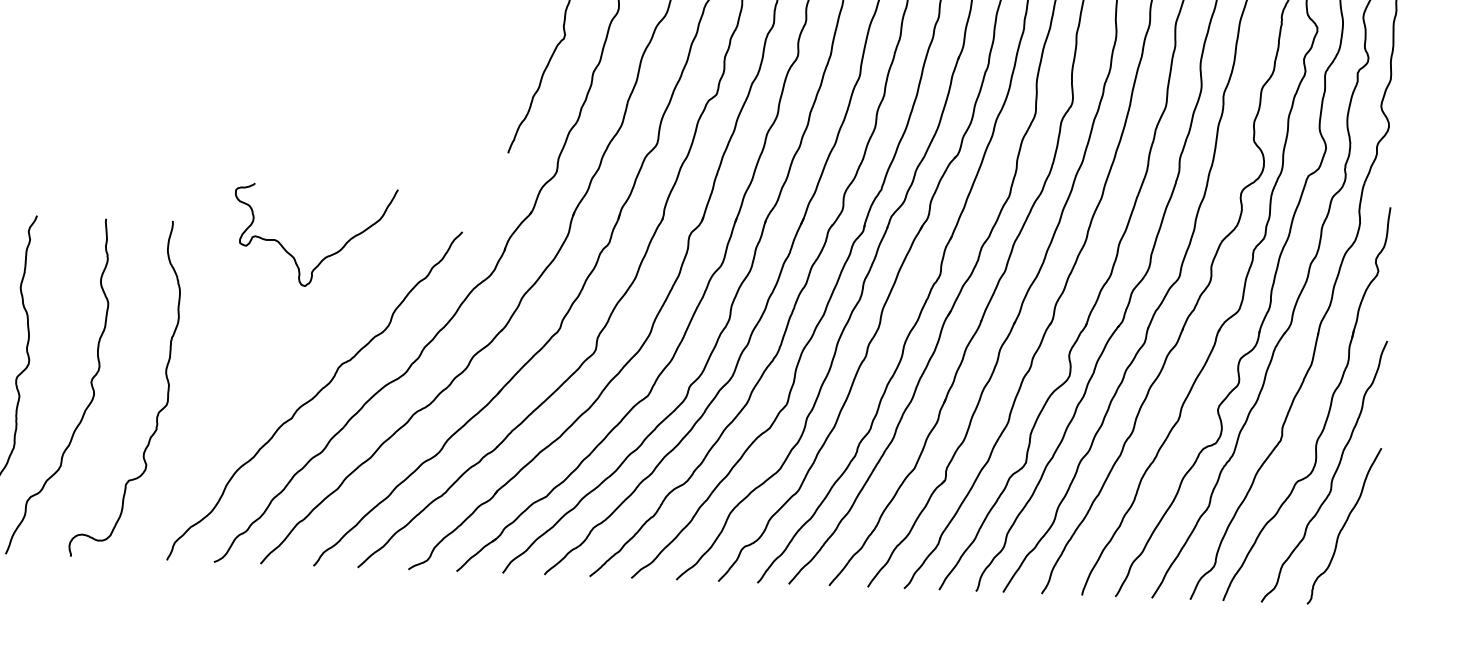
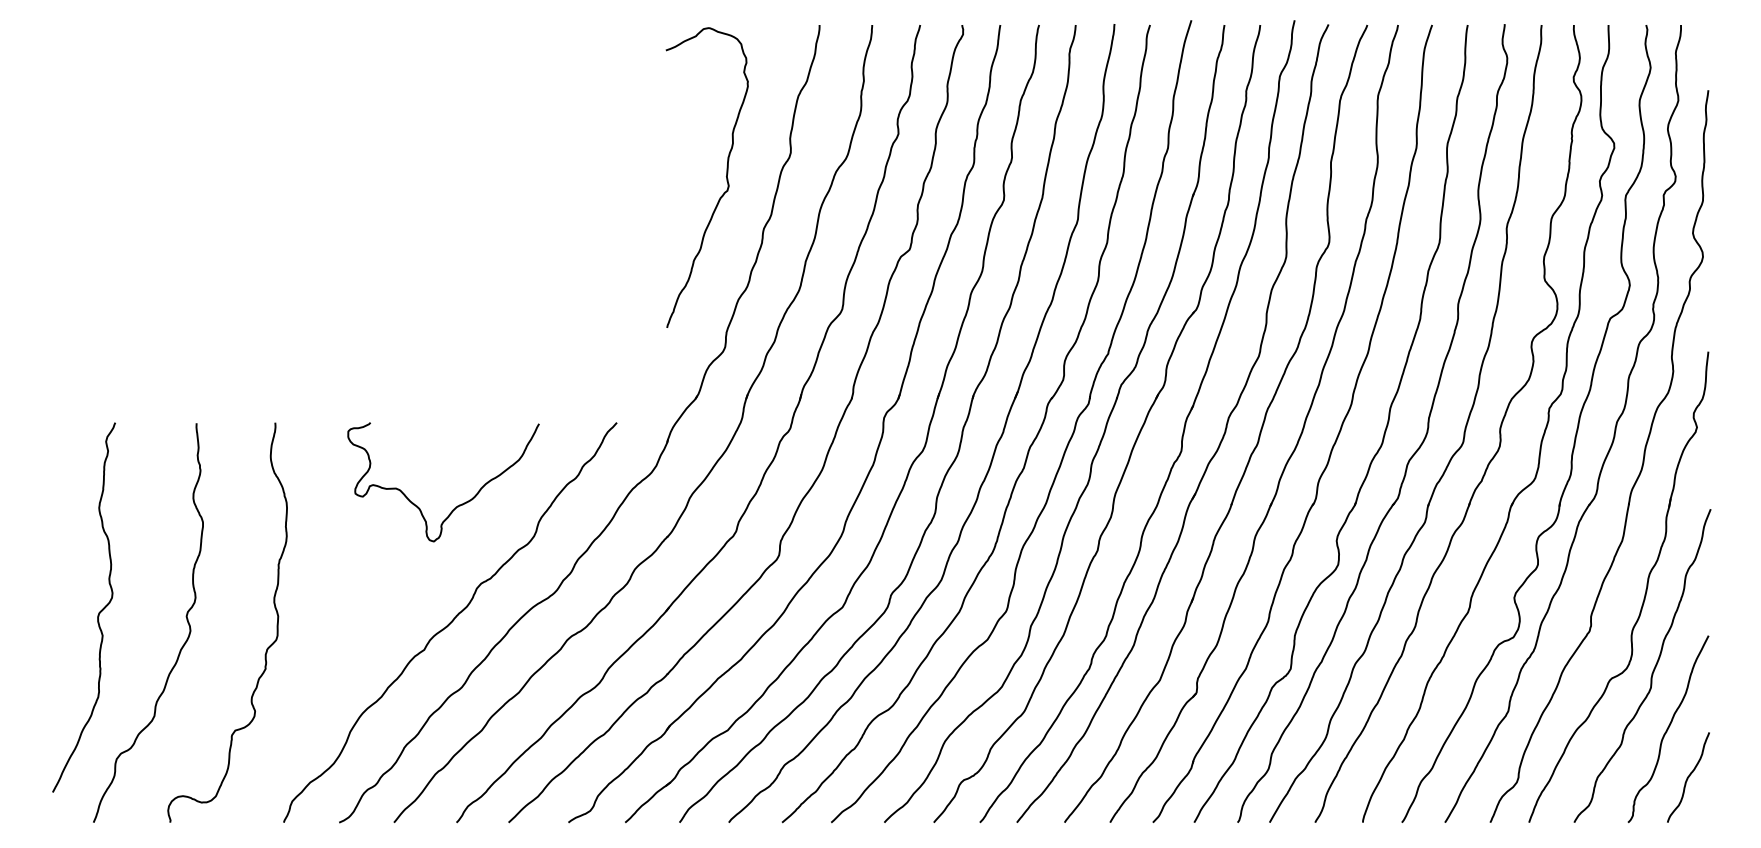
curve: (326, 256) -> (457, 505), moved
curve: (1359, 567) -> (1688, 777), added

